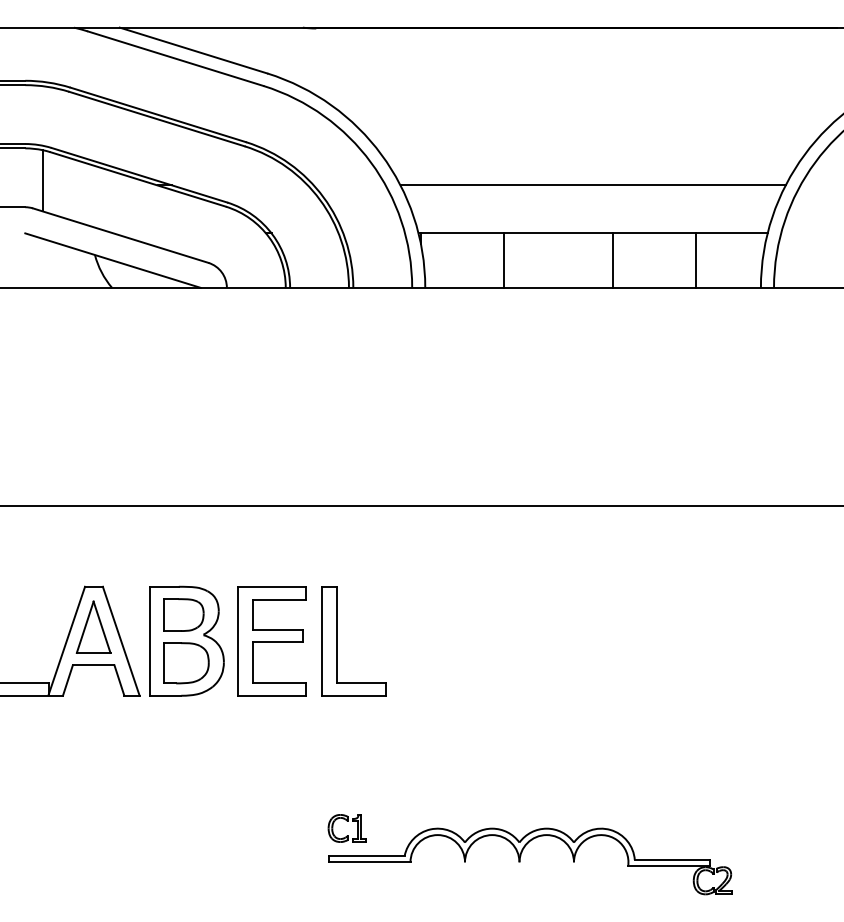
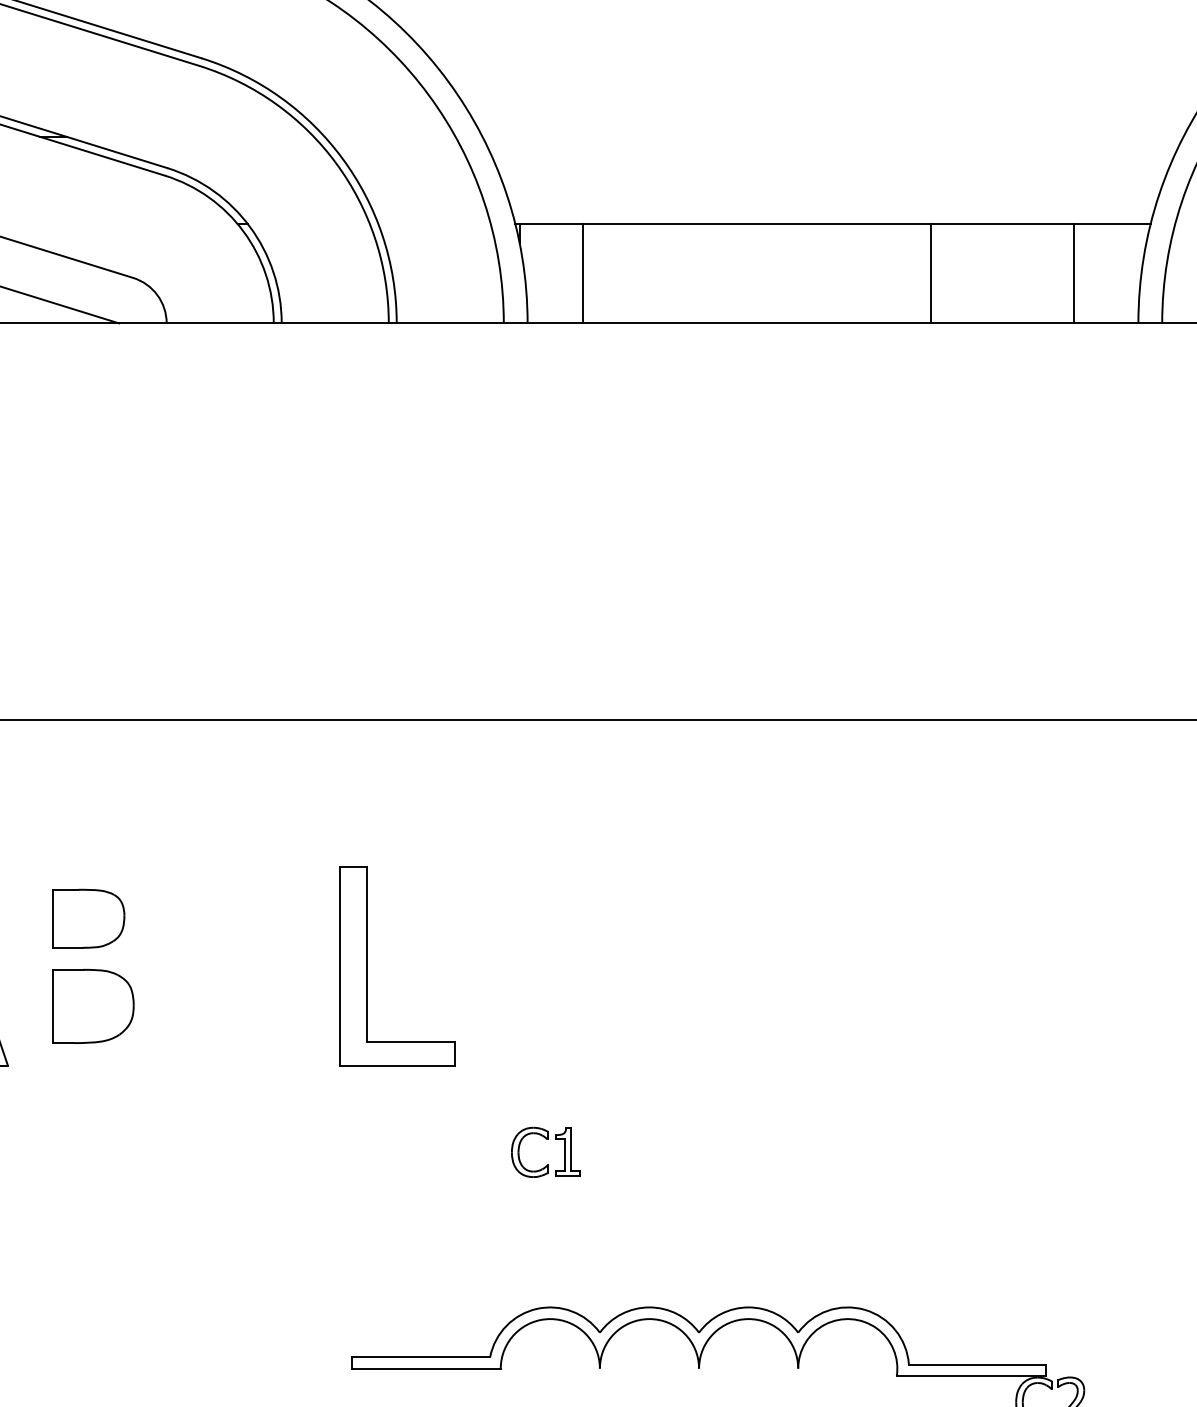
line: (592, 185) -> (831, 137), removed
line: (503, 260) -> (582, 273), moved
line: (612, 260) -> (930, 273), moved
line: (695, 260) -> (1073, 273), moved
part: (186, 640) -> (93, 965), removed
part: (271, 641) -> (247, 966), removed
part: (346, 821) -> (544, 1139), moved

